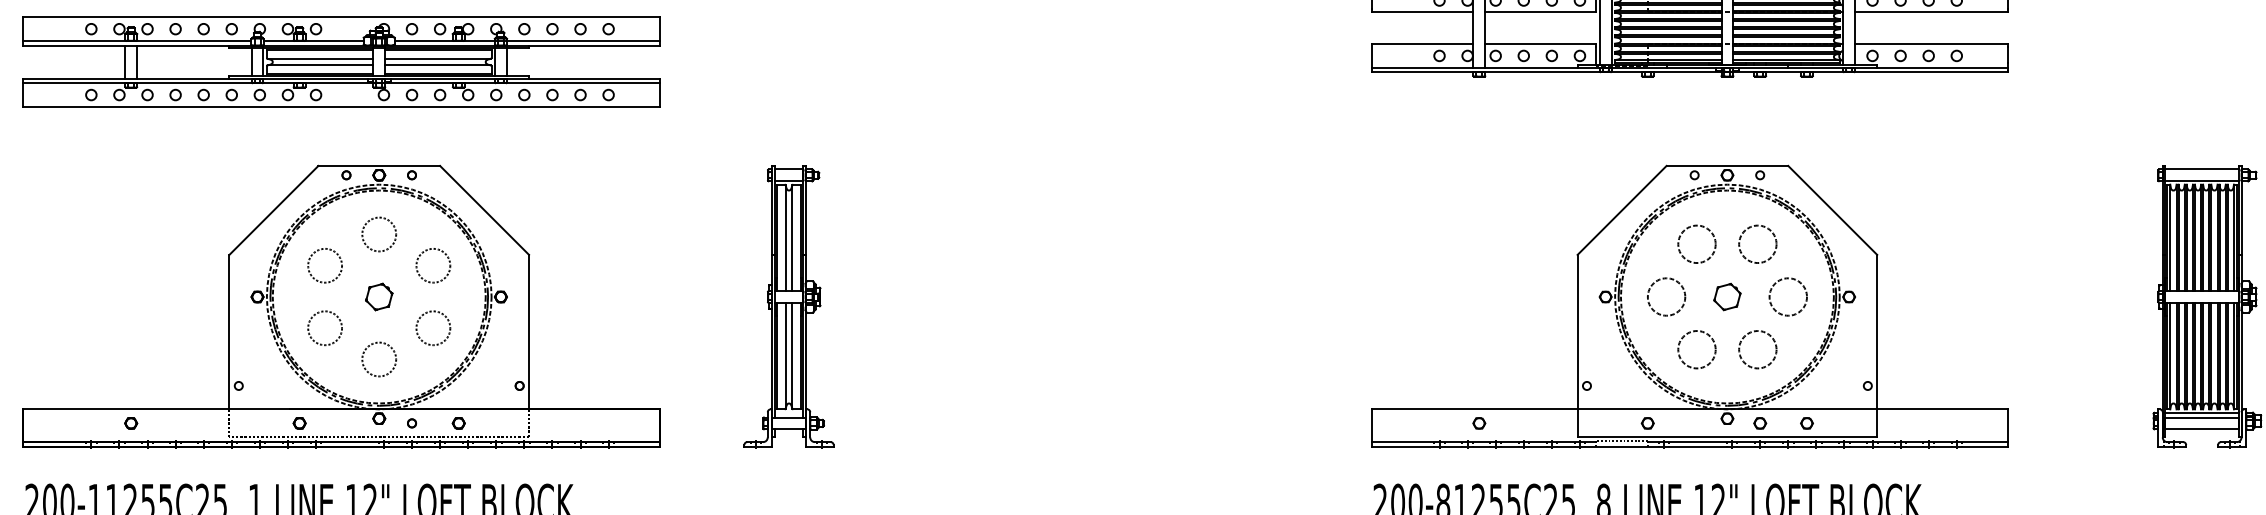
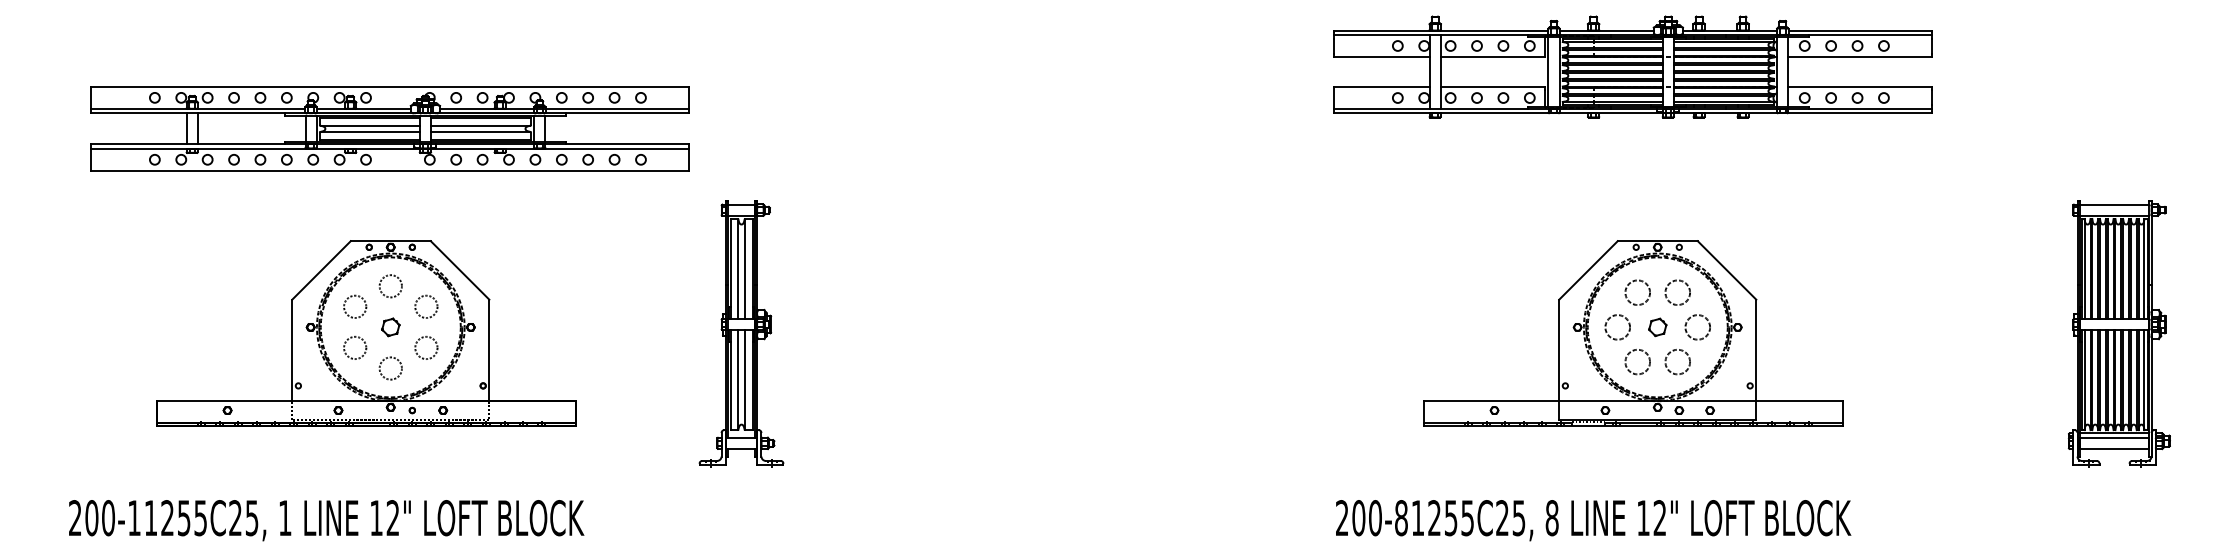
part: (341, 61) -> (389, 128), moved
part: (341, 306) -> (365, 333), size x0.7
part: (788, 306) -> (741, 333), moved
part: (1689, 306) -> (1632, 333), size x0.7

